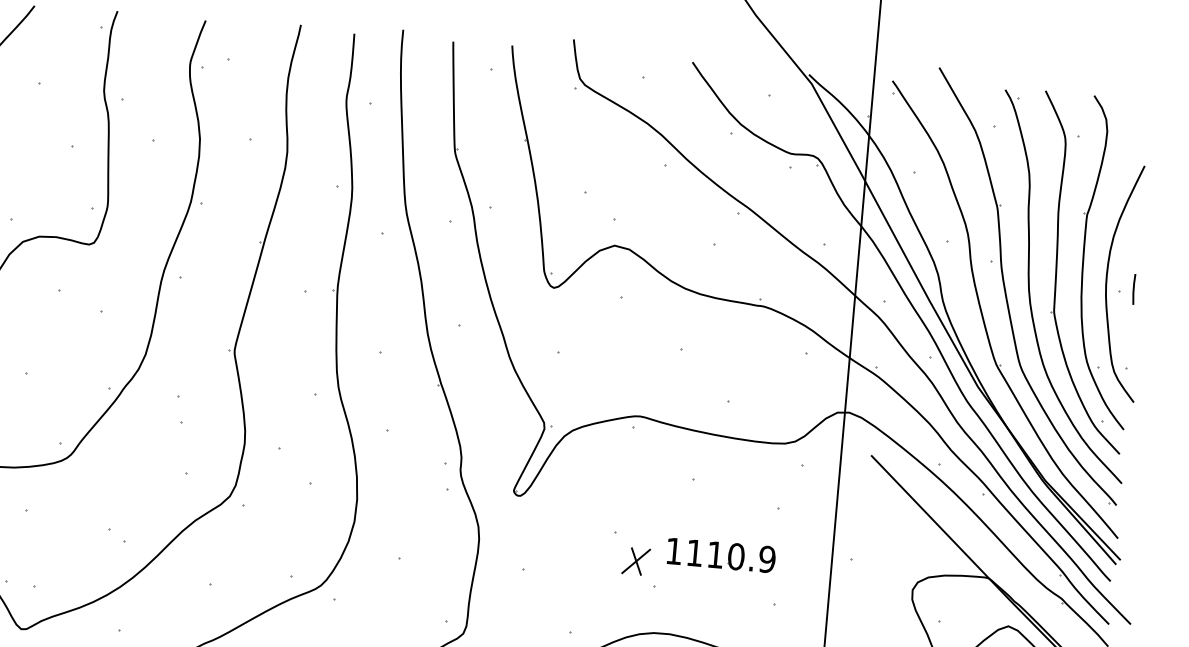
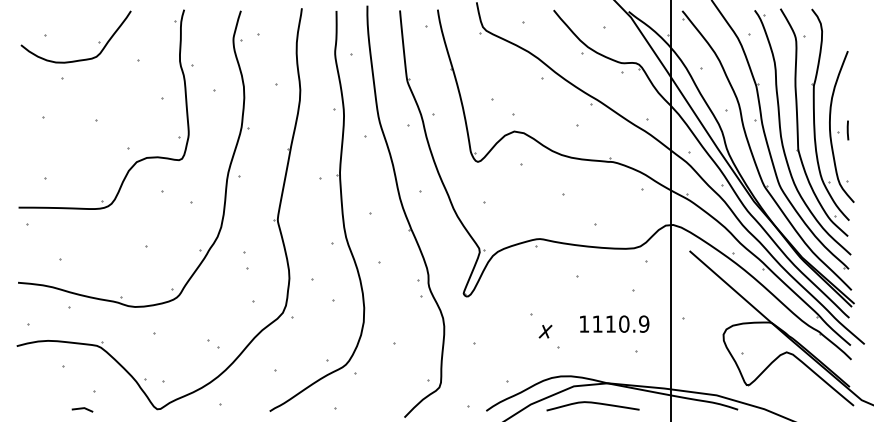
part: (721, 554) -> (614, 323), moved
part: (635, 561) -> (545, 331), size x0.7

